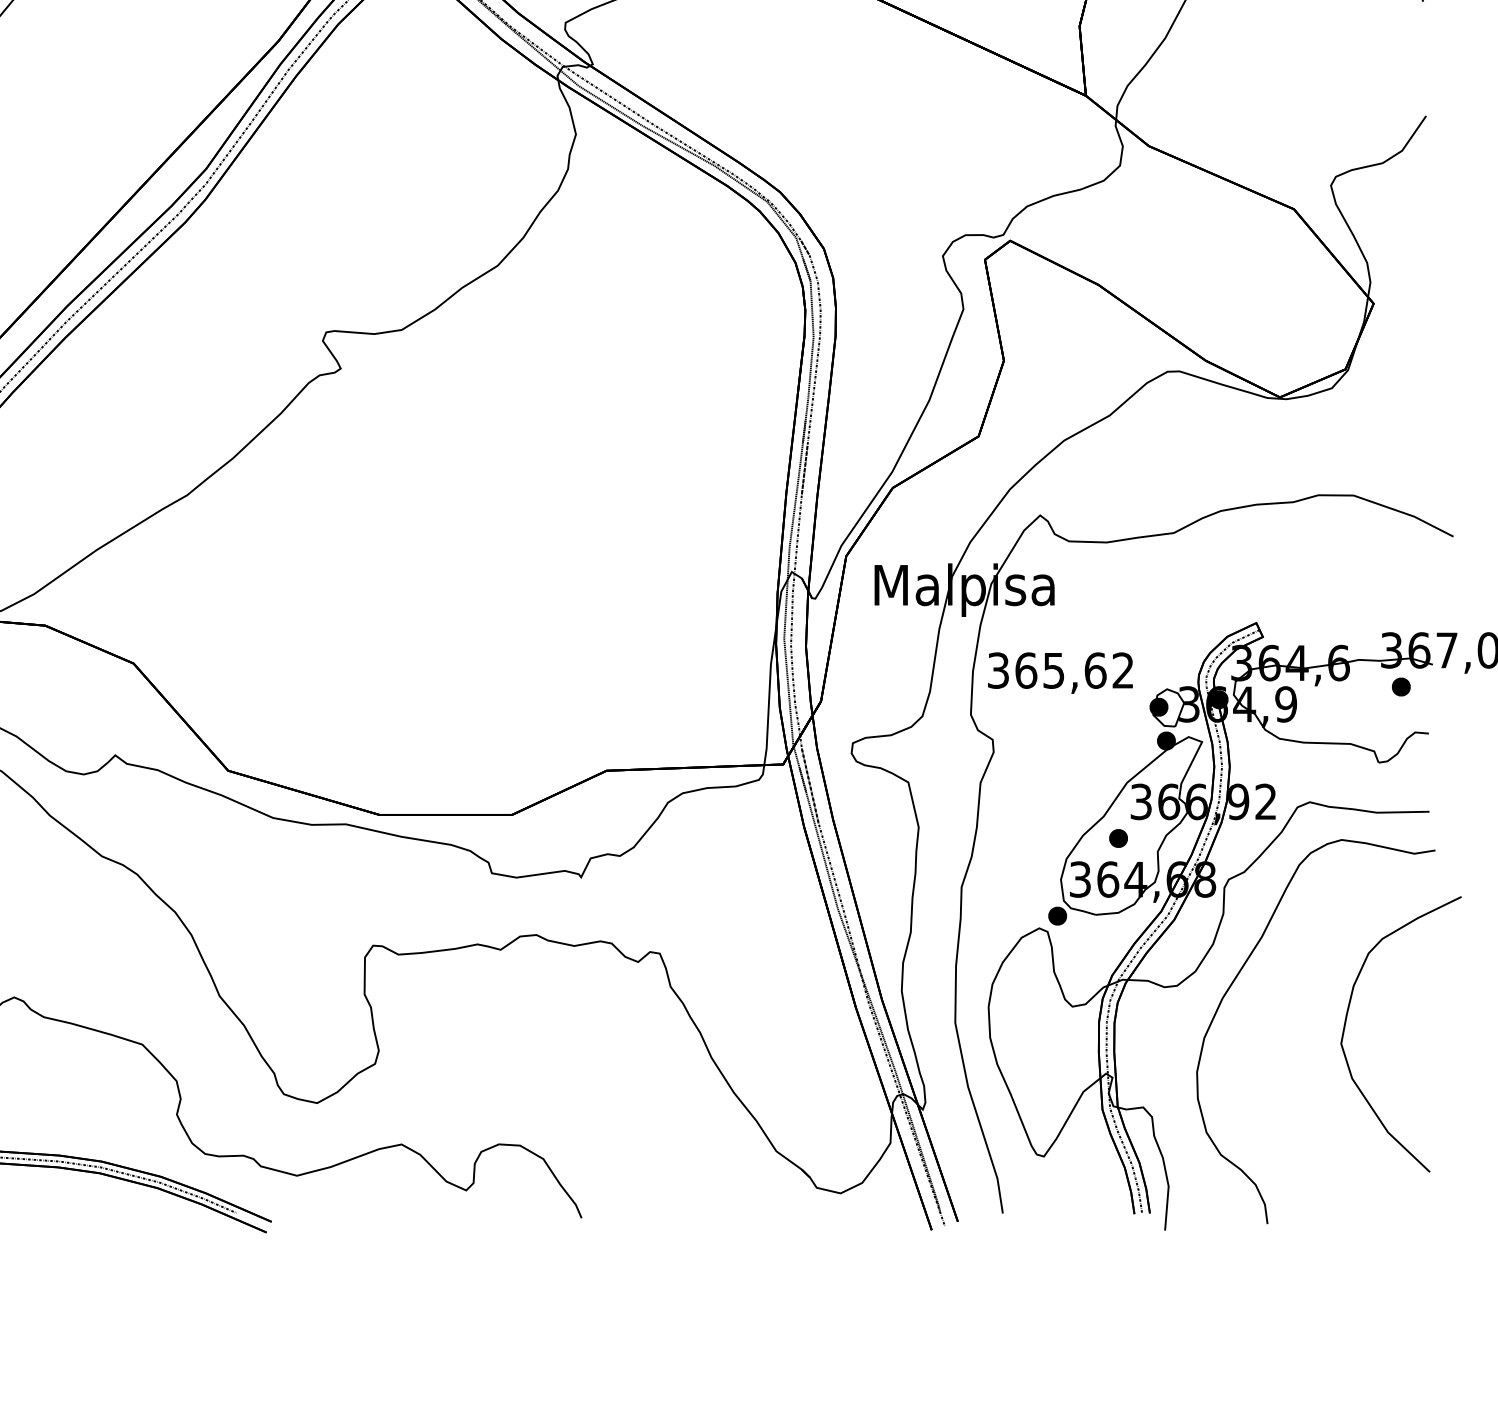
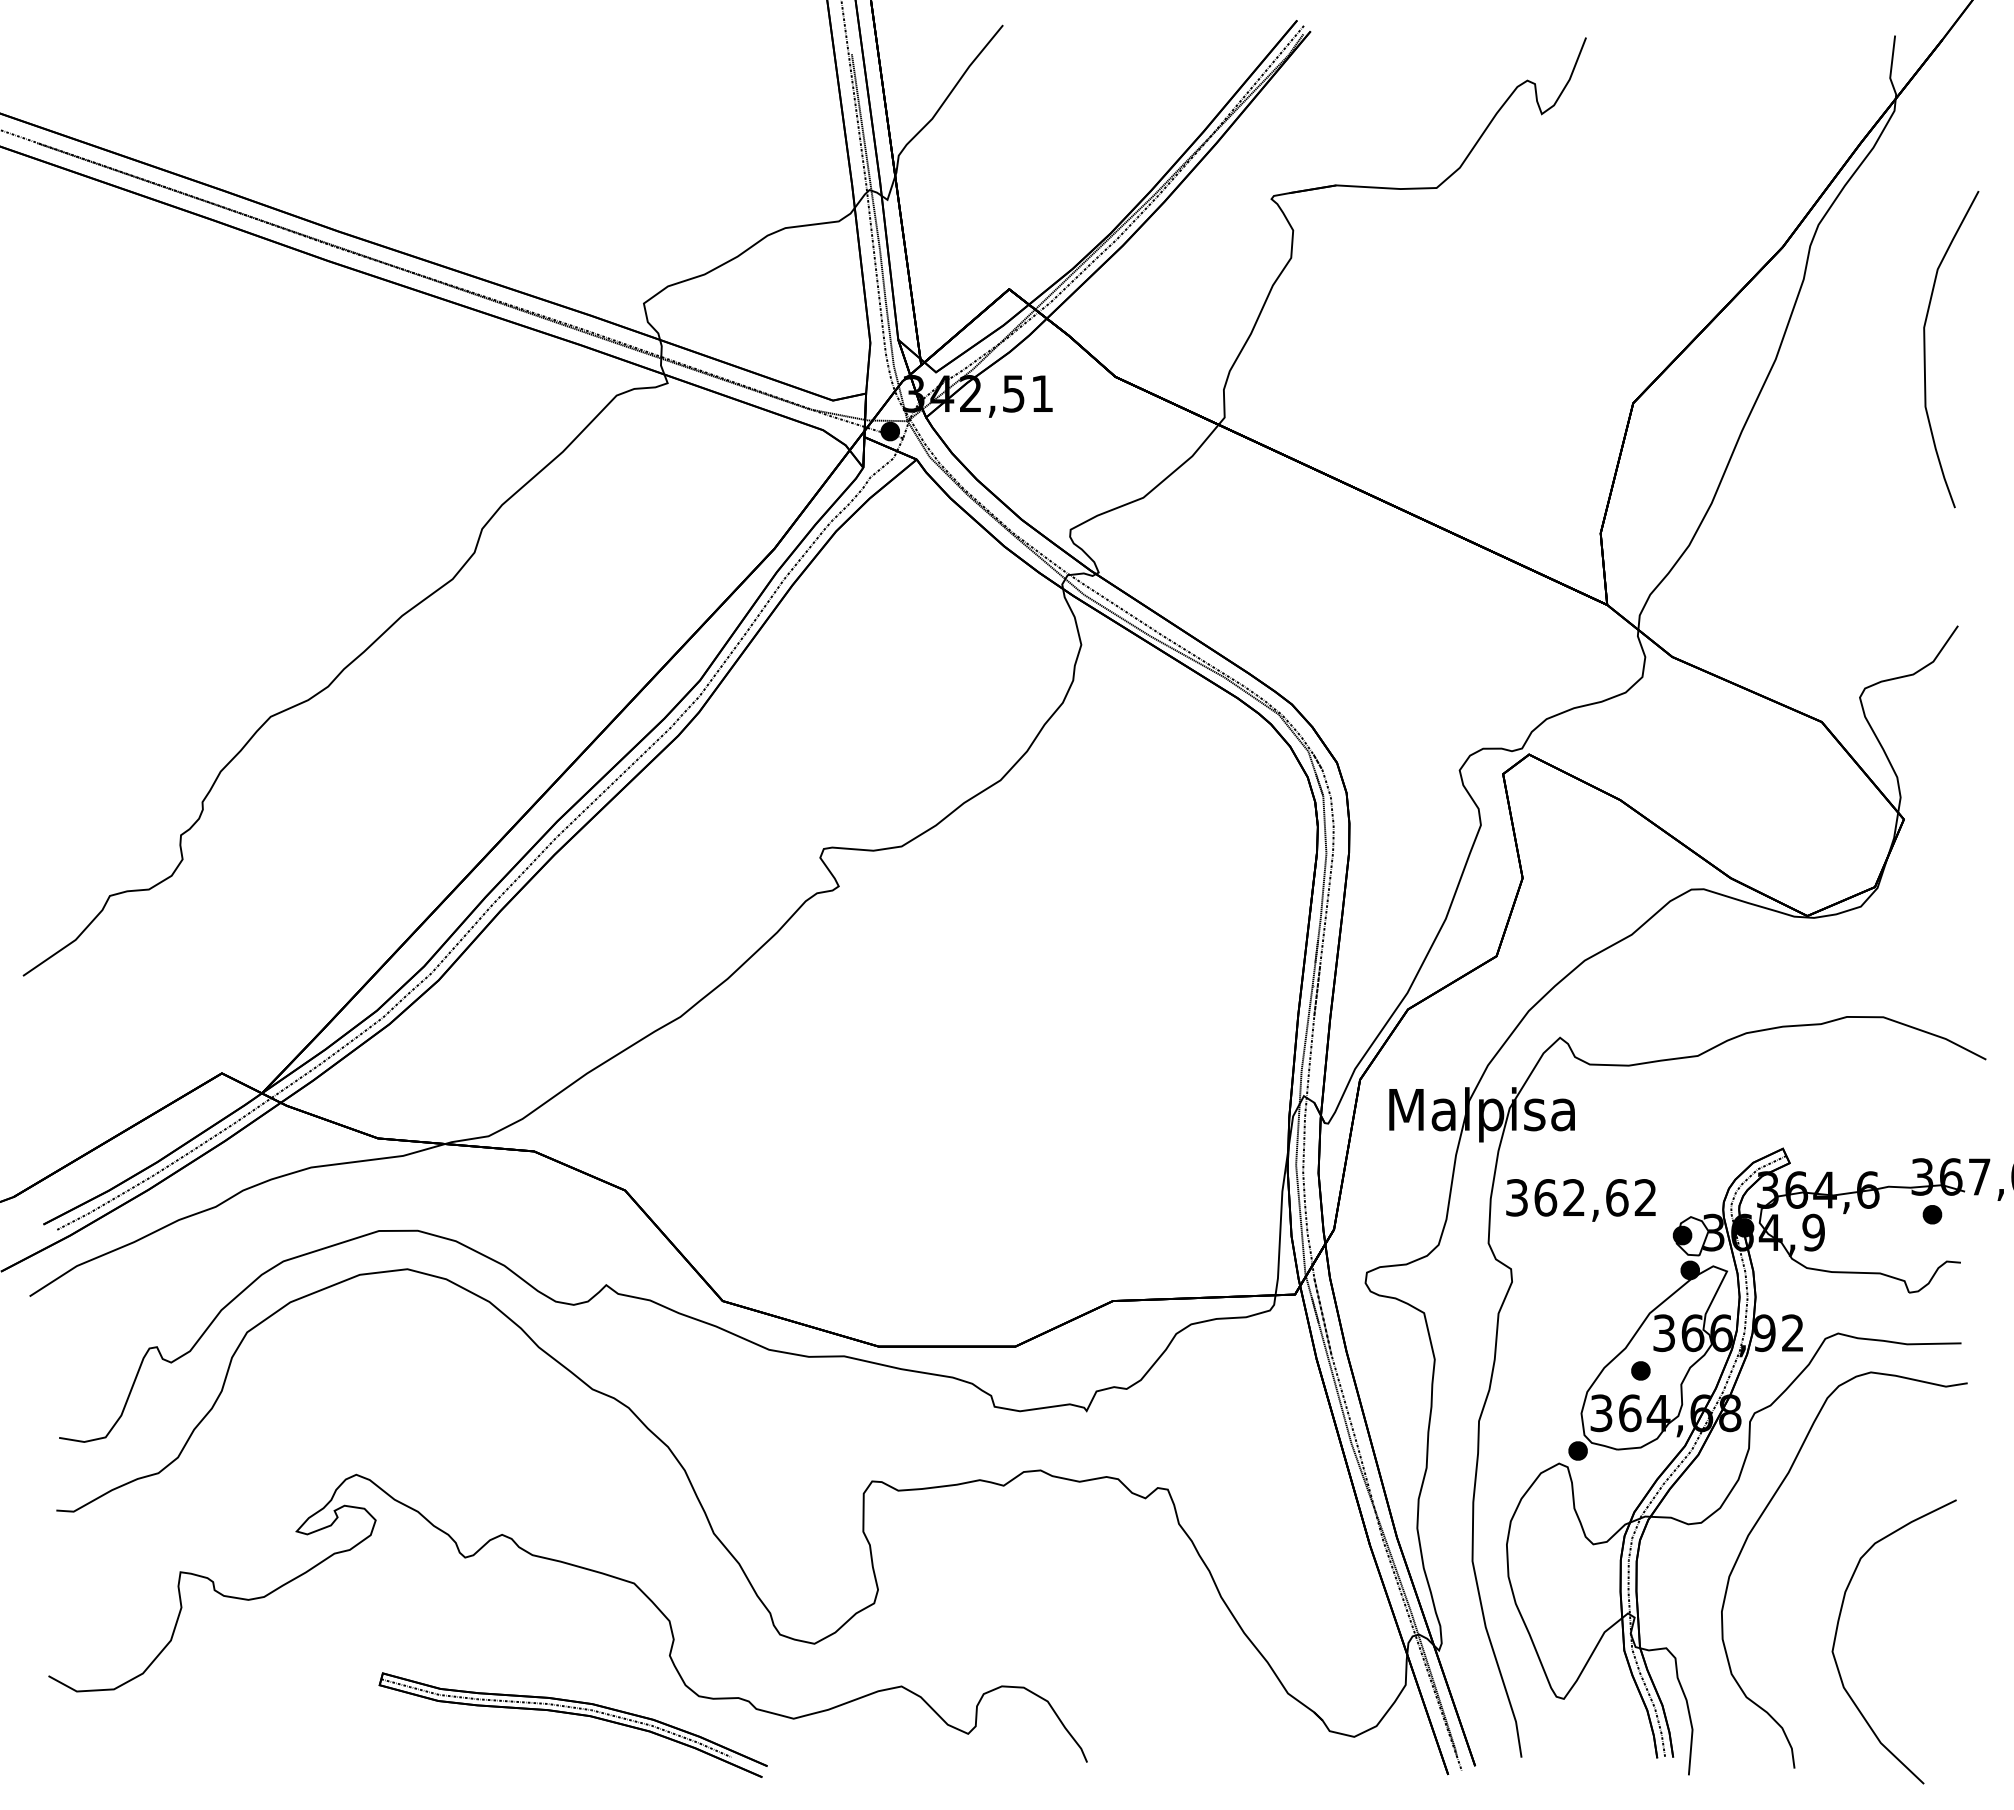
text: (1053, 670) -> (1573, 1197), 365,62 -> 362,62
curve: (1346, 1025) -> (1837, 1632), moved

